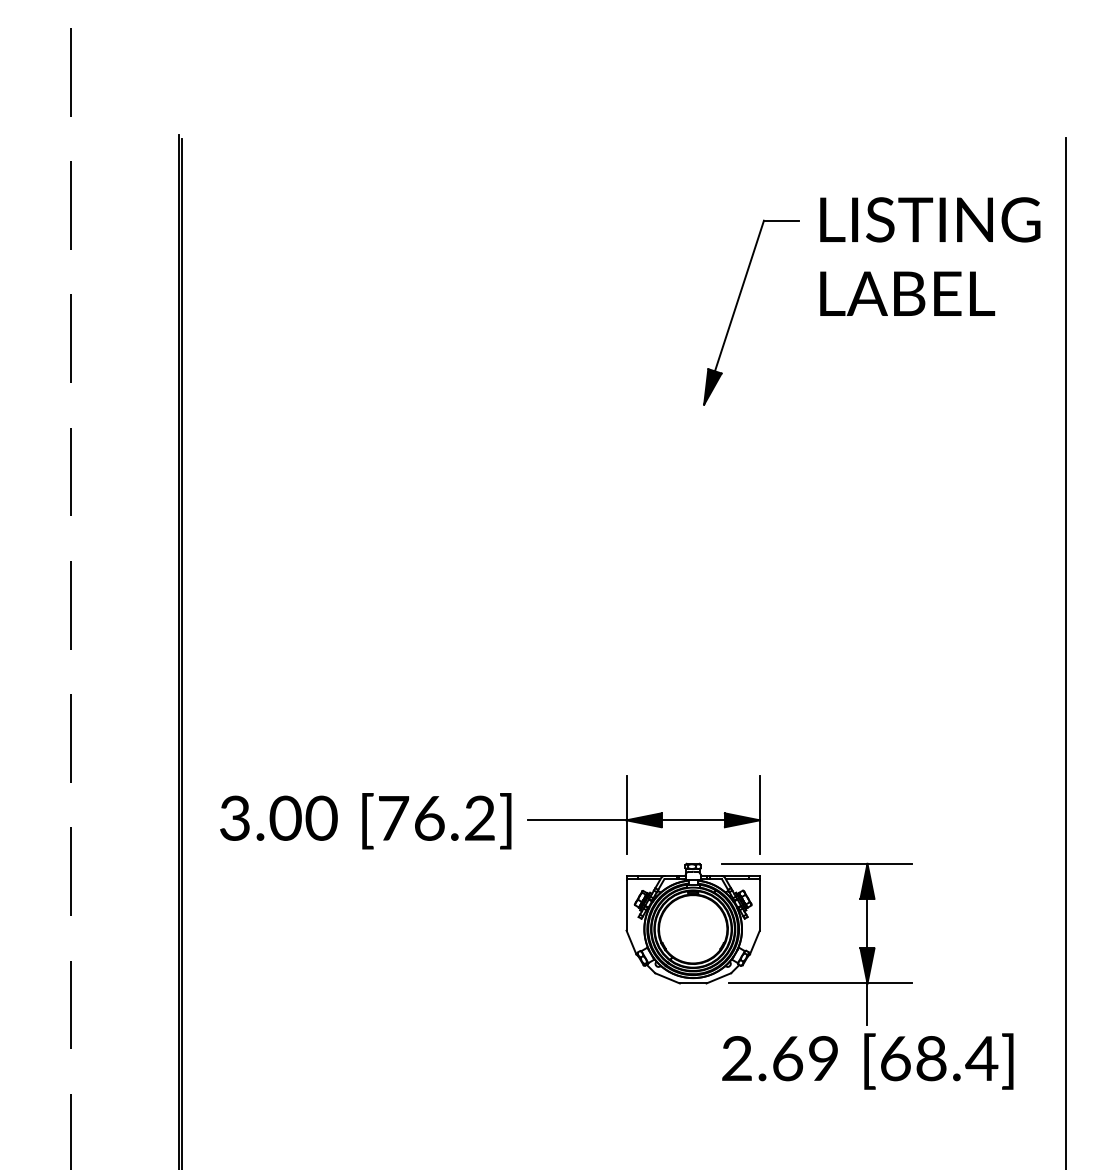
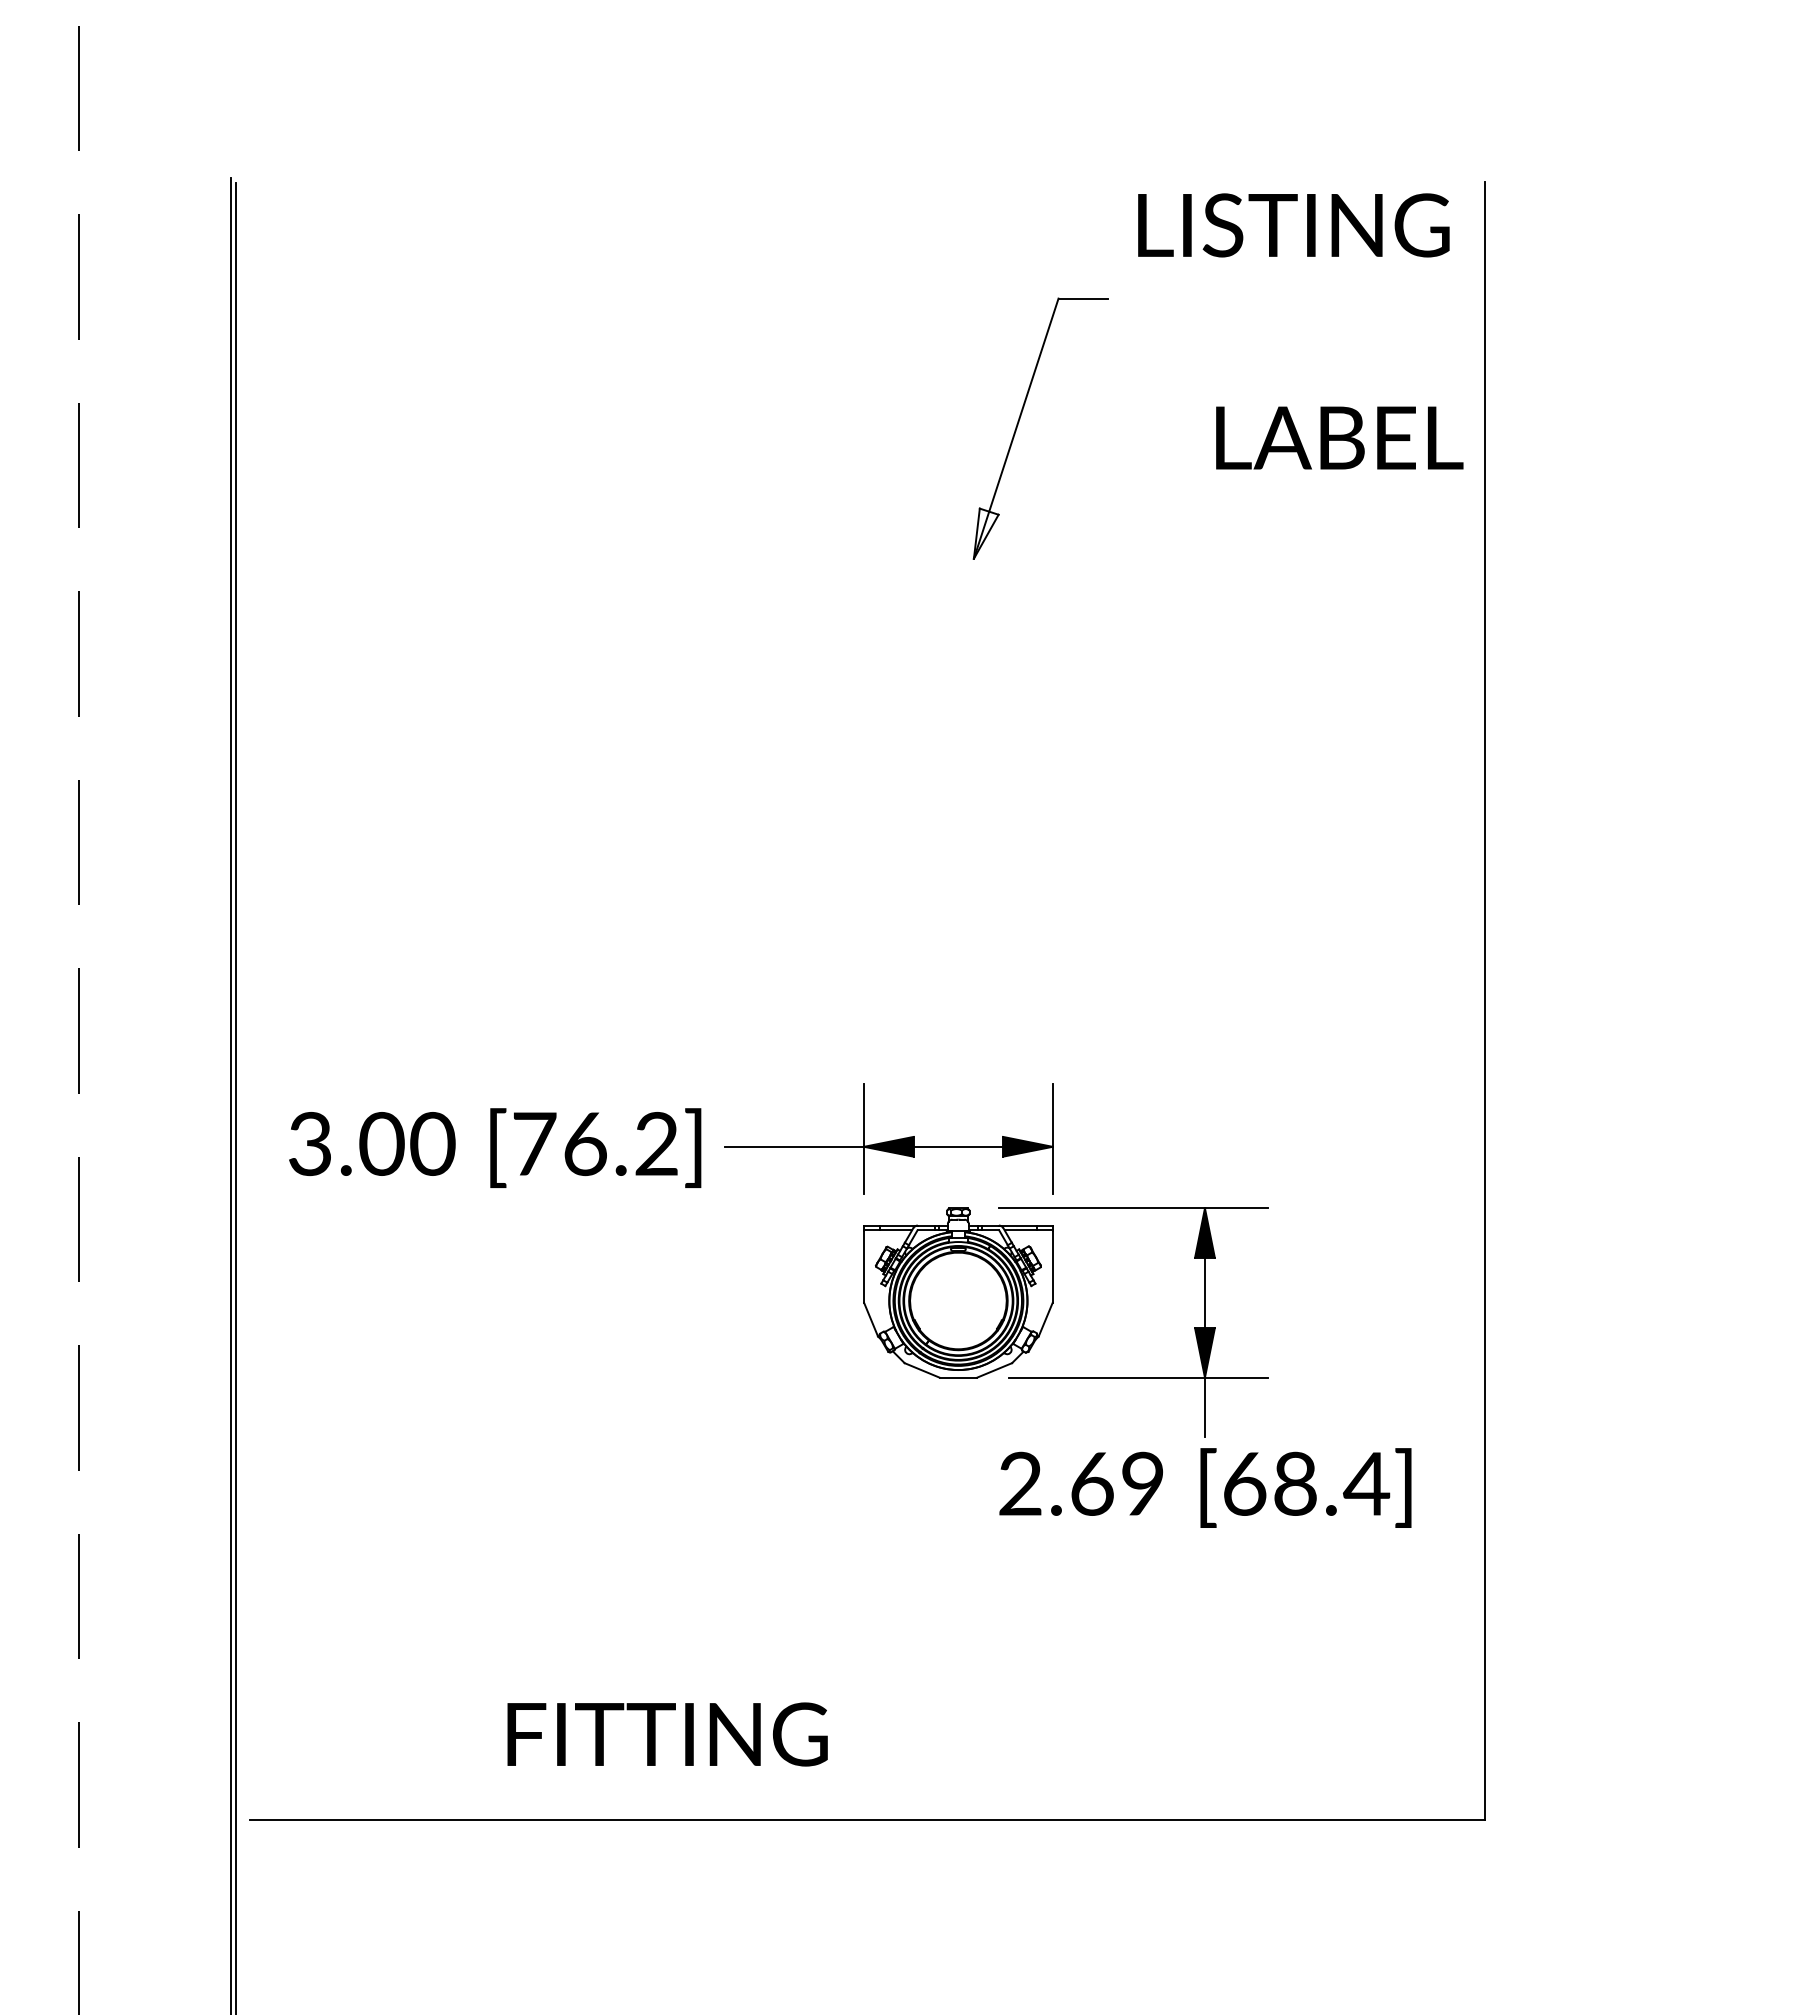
text: (930, 219) -> (1293, 225), moved
text: (907, 293) -> (1339, 437), moved
fill: (712, 386) -> (985, 533), removed

